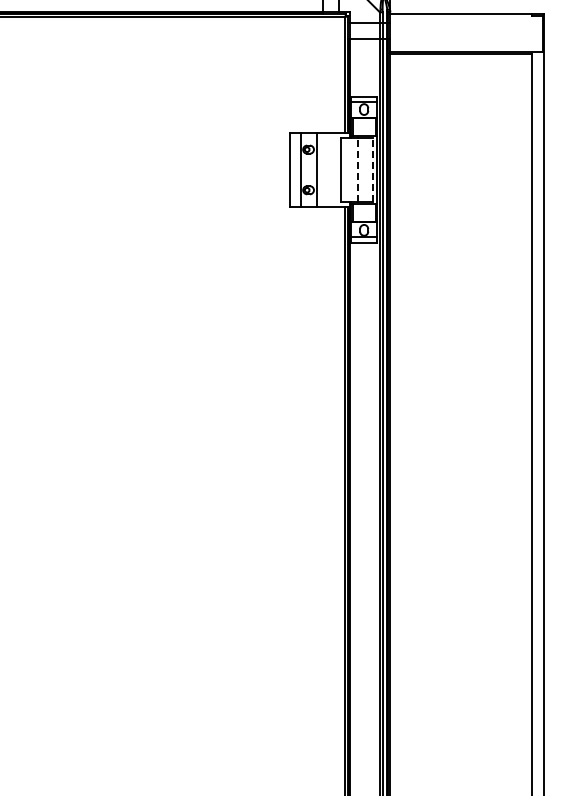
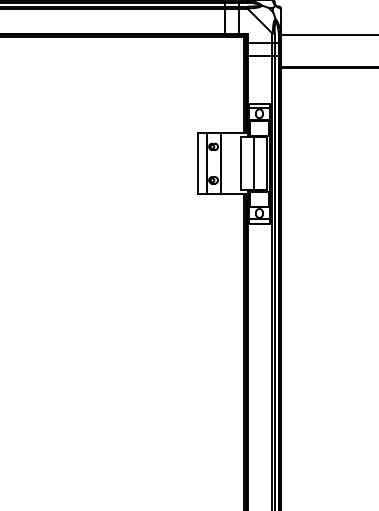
line: (357, 169) -> (253, 163), dashed -> solid
line: (372, 169) -> (266, 163), dashed -> solid

